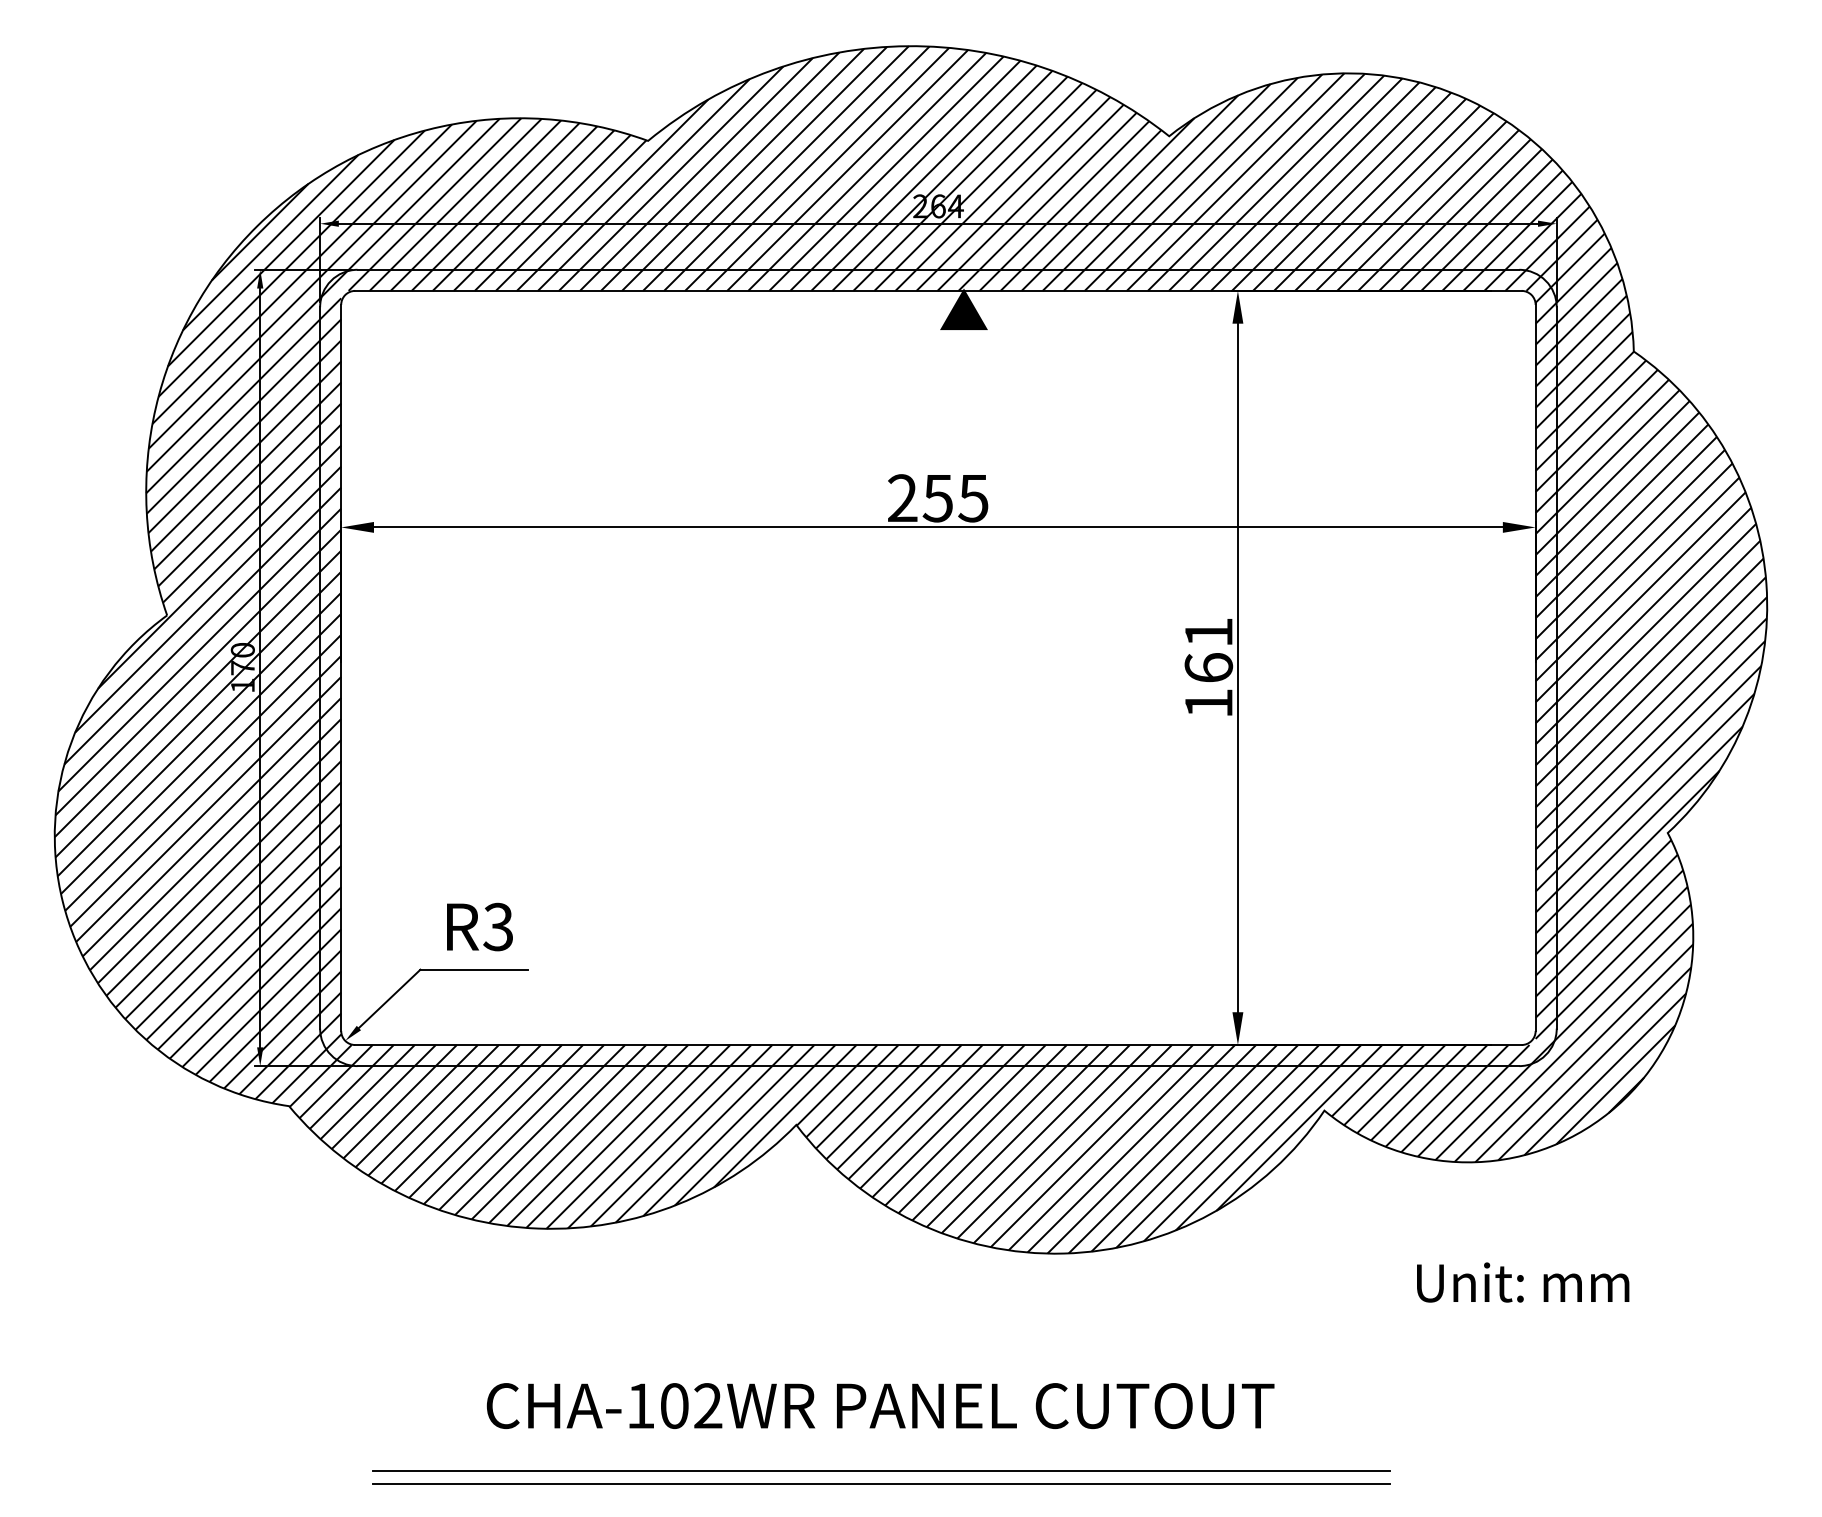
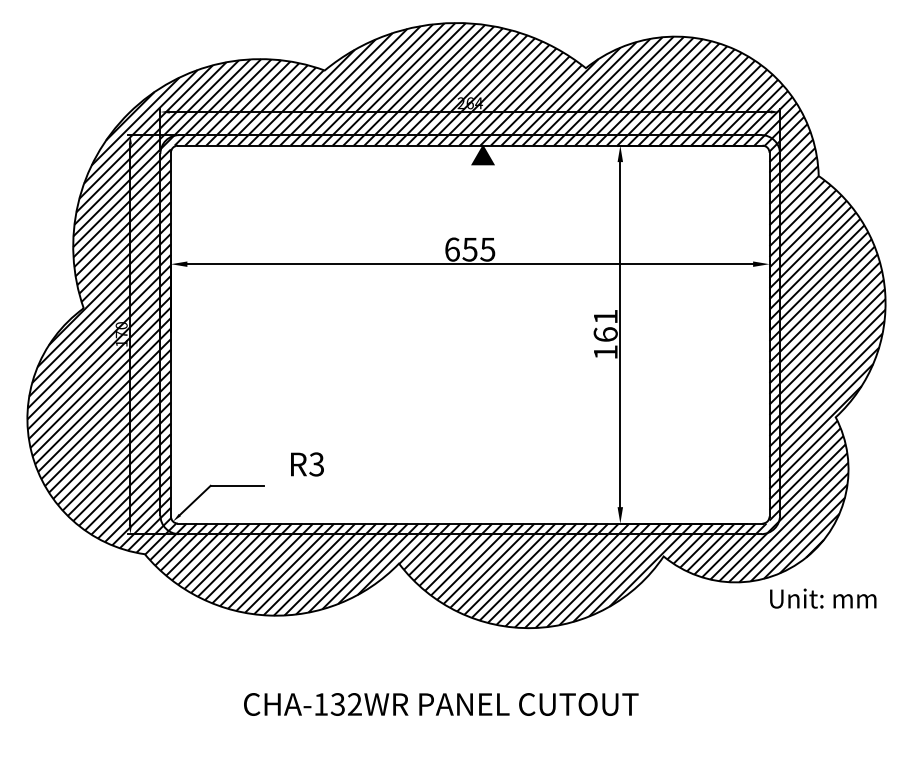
text: (903, 498) -> (452, 249), 255 -> 655
text: (479, 927) -> (307, 464), moved
text: (1523, 1282) -> (823, 598), moved
text: (673, 1406) -> (337, 704), CHA-102WR -> CHA-132WR
line: (881, 1471) -> (441, 737), removed
line: (881, 1483) -> (441, 743), removed

